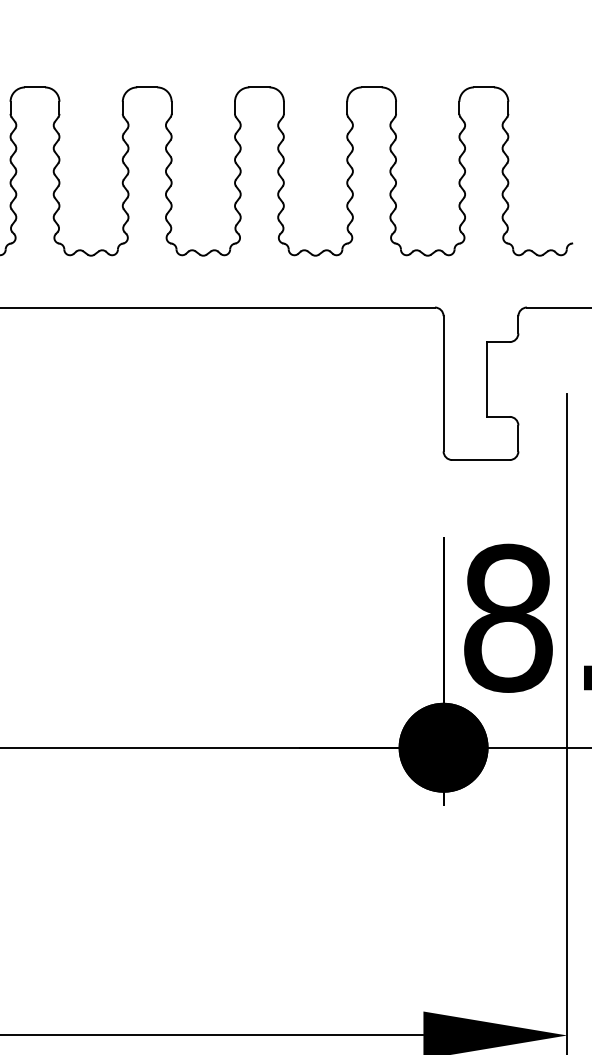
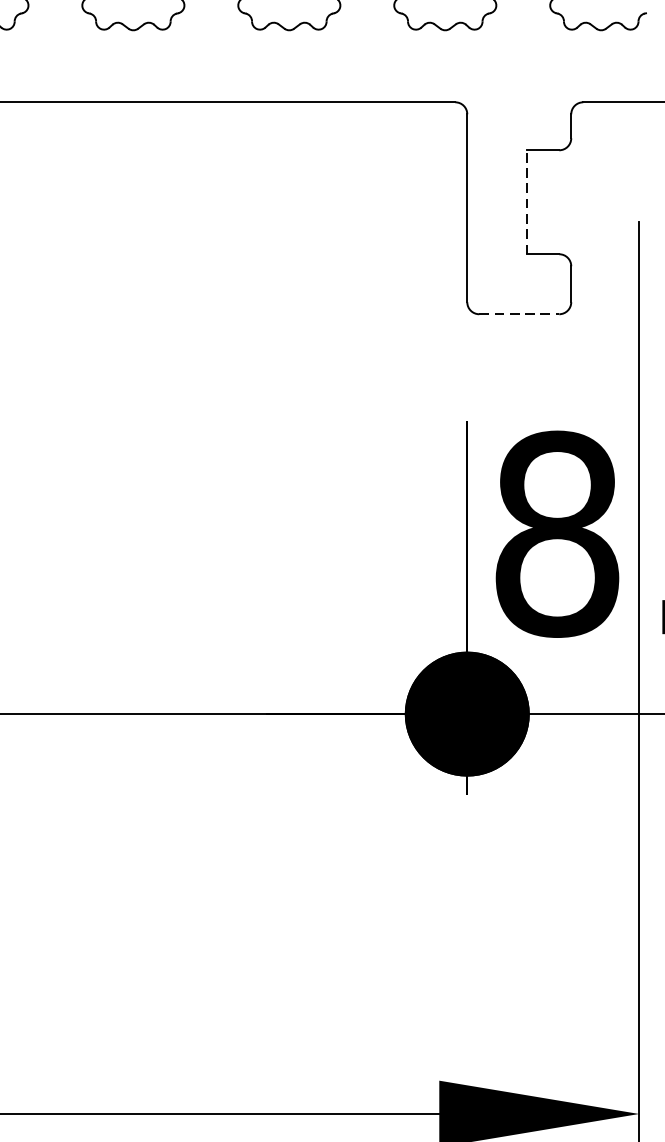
line: (486, 378) -> (526, 200), solid -> dashed
line: (480, 460) -> (518, 314), solid -> dashed

